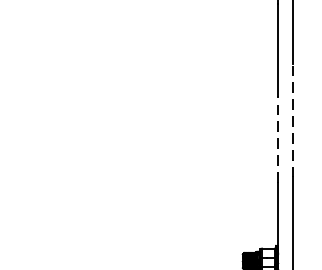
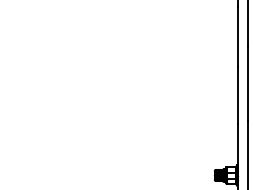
line: (292, 120) -> (247, 83), dashed -> solid
line: (277, 138) -> (237, 95), dashed -> solid

